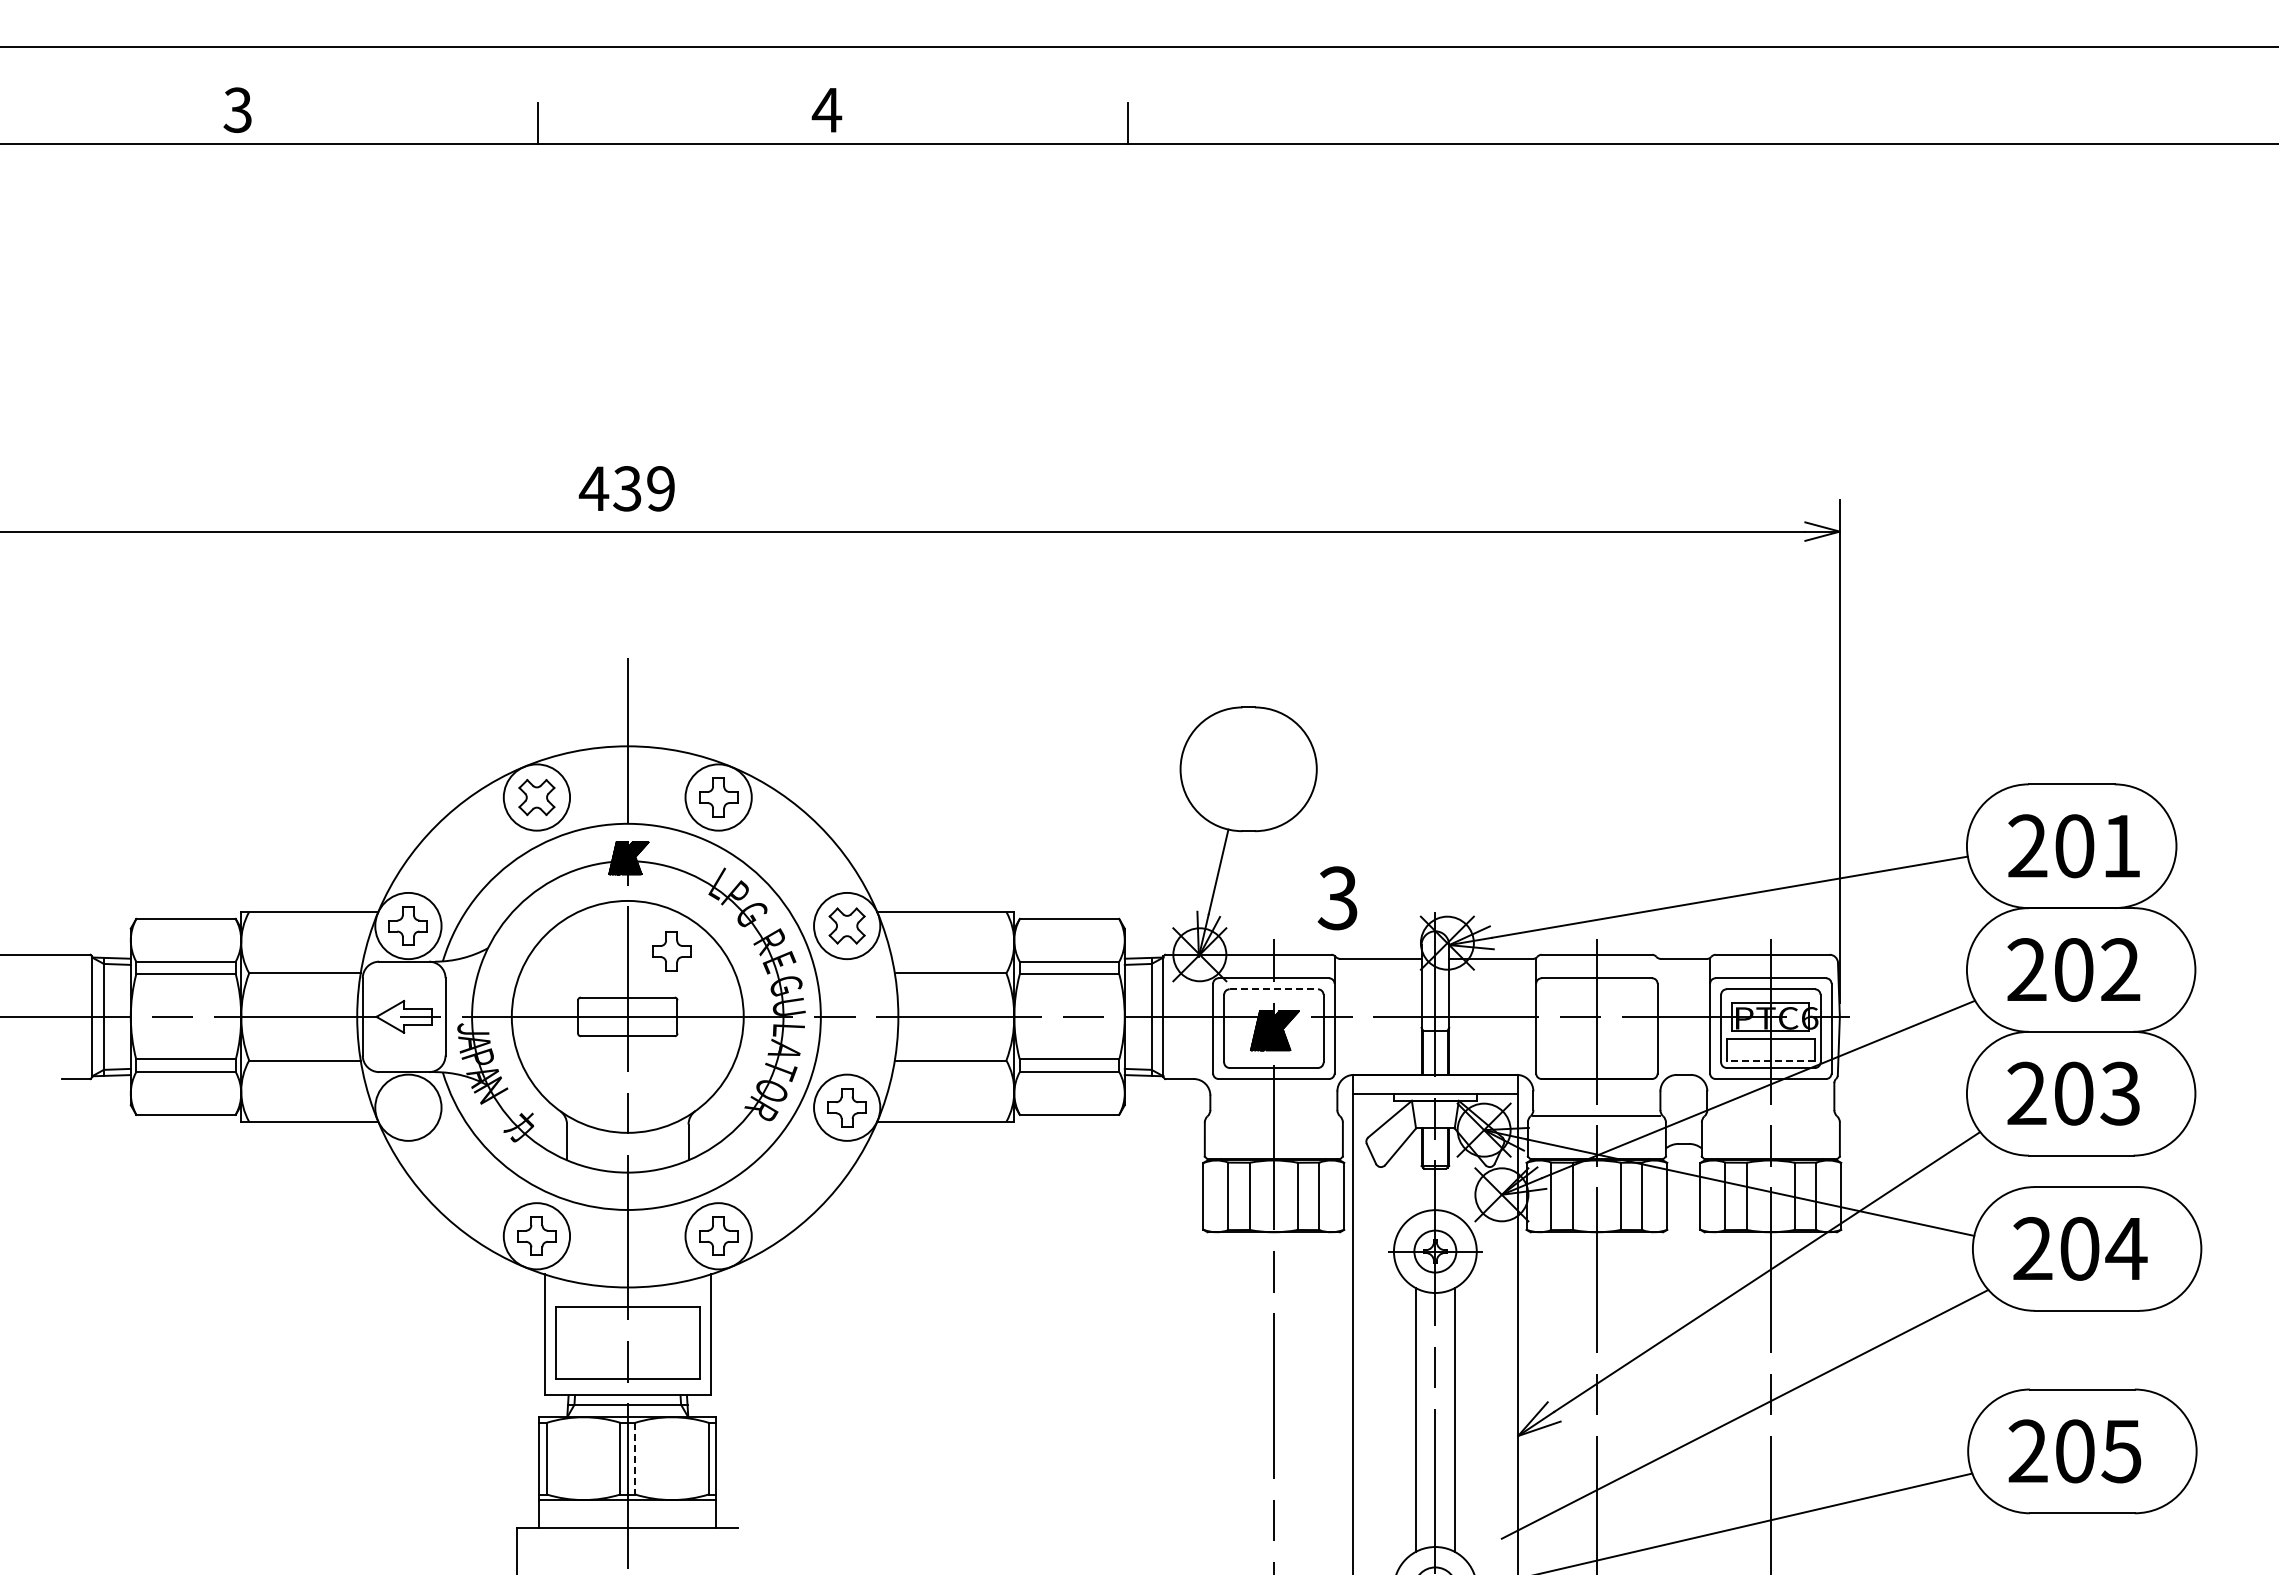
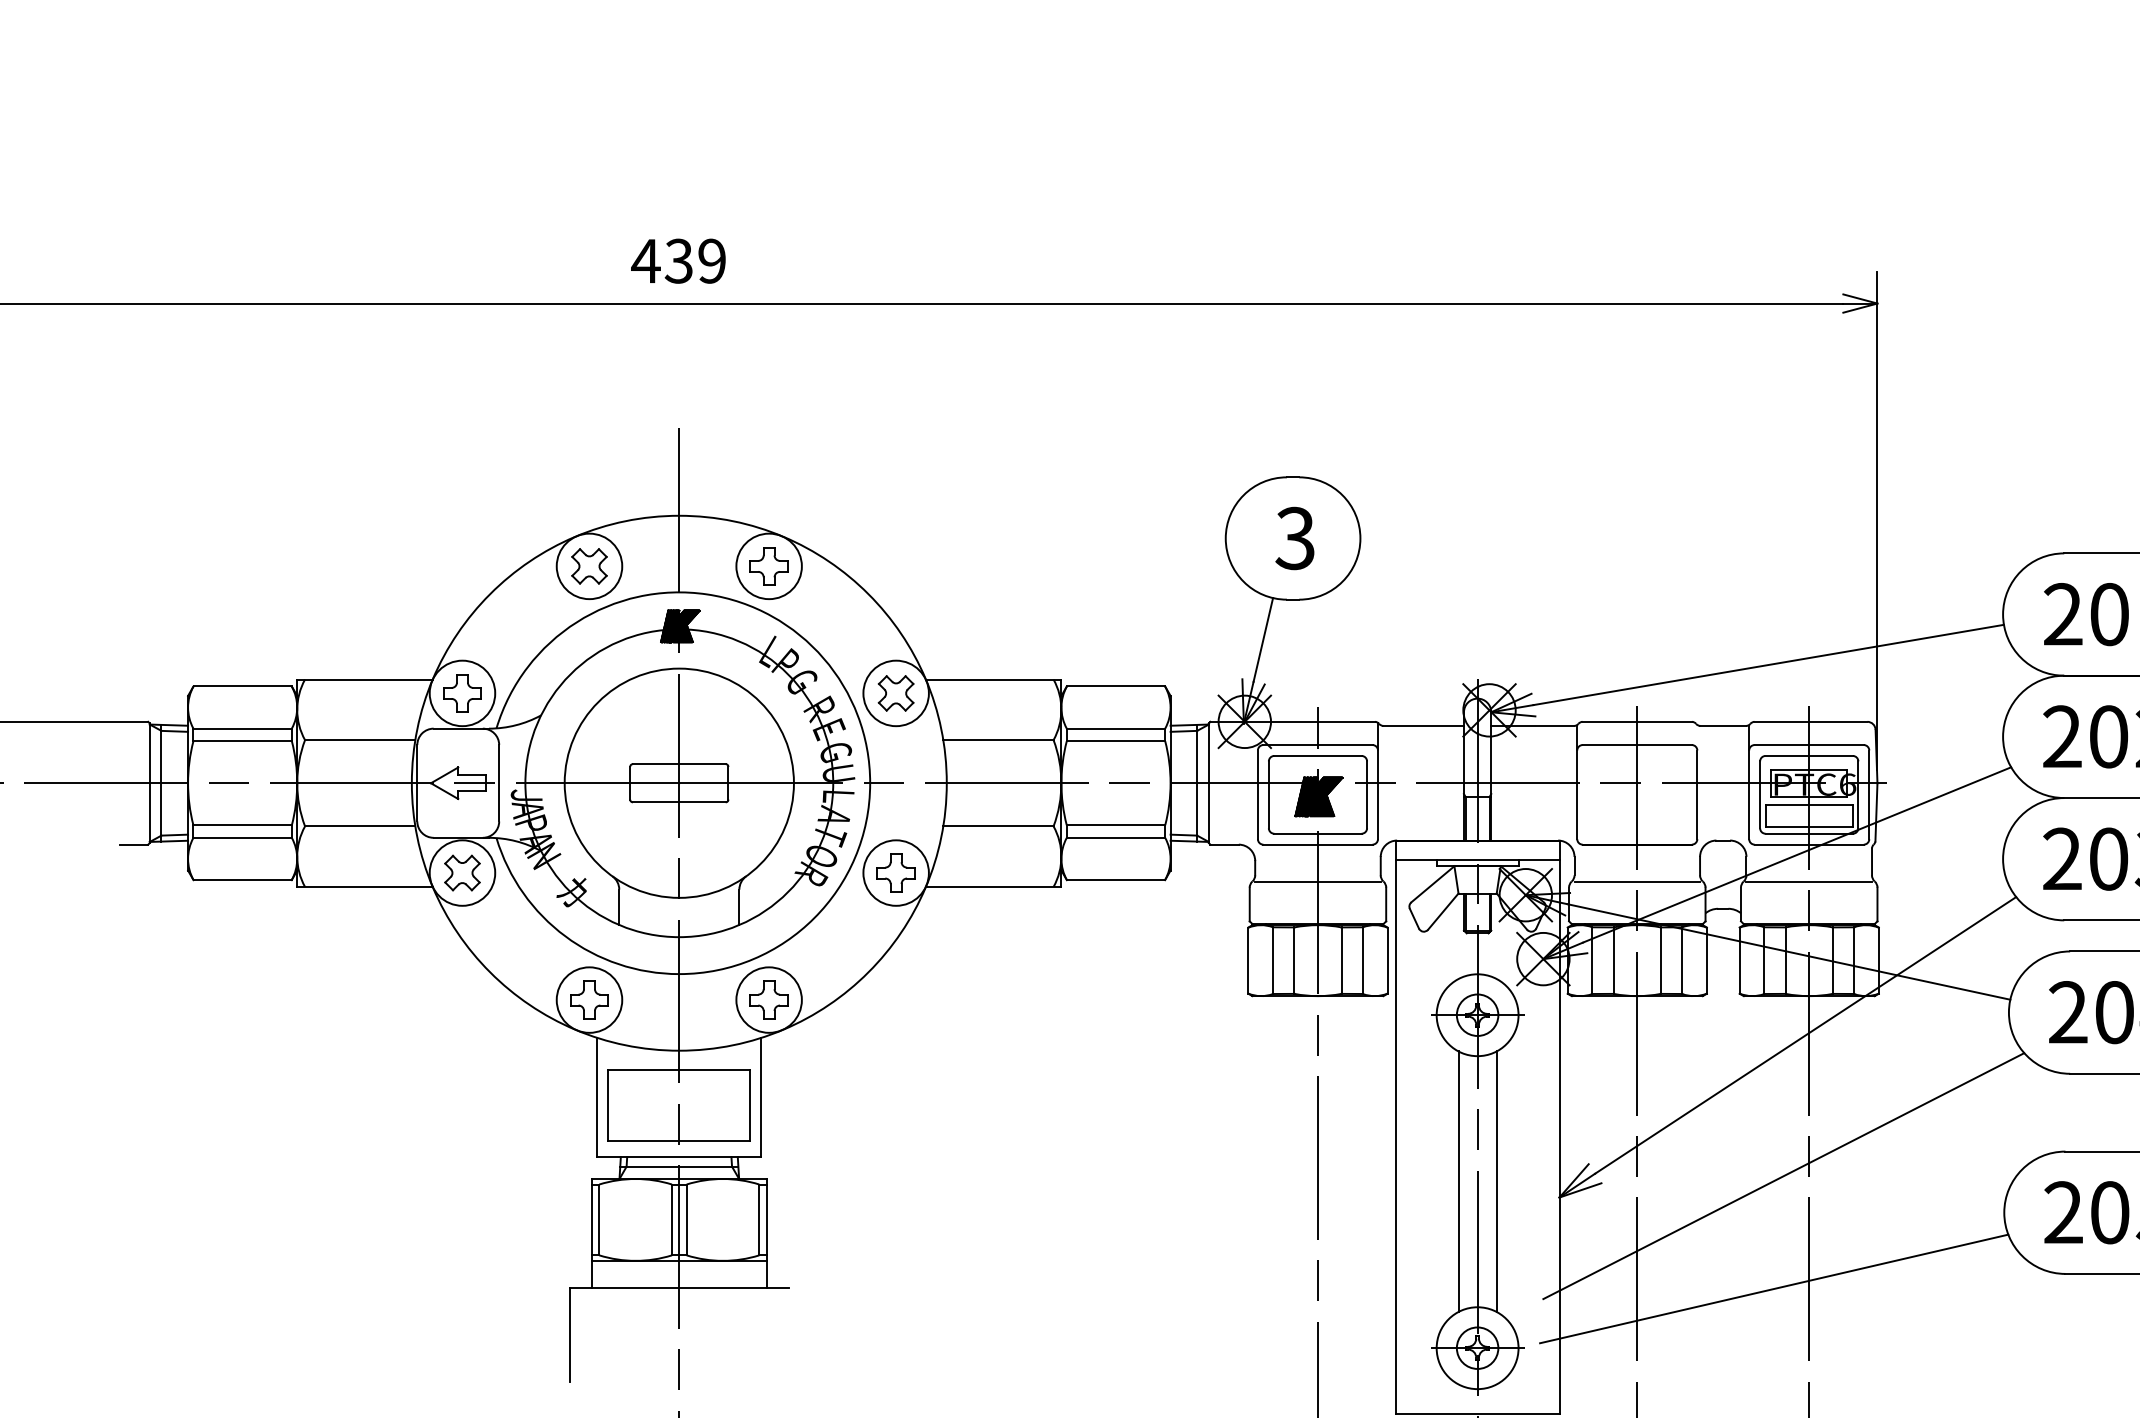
text: (1337, 898) -> (1294, 538), moved
part: (671, 951) -> (722, 718), removed
line: (1274, 989) -> (1318, 756), dashed -> solid
line: (1770, 1061) -> (1808, 827), dashed -> solid
part: (407, 1107) -> (461, 872), added
line: (1273, 1116) -> (1317, 881), added
line: (1770, 1116) -> (1808, 881), added
line: (635, 1458) -> (686, 1219), dashed -> solid

